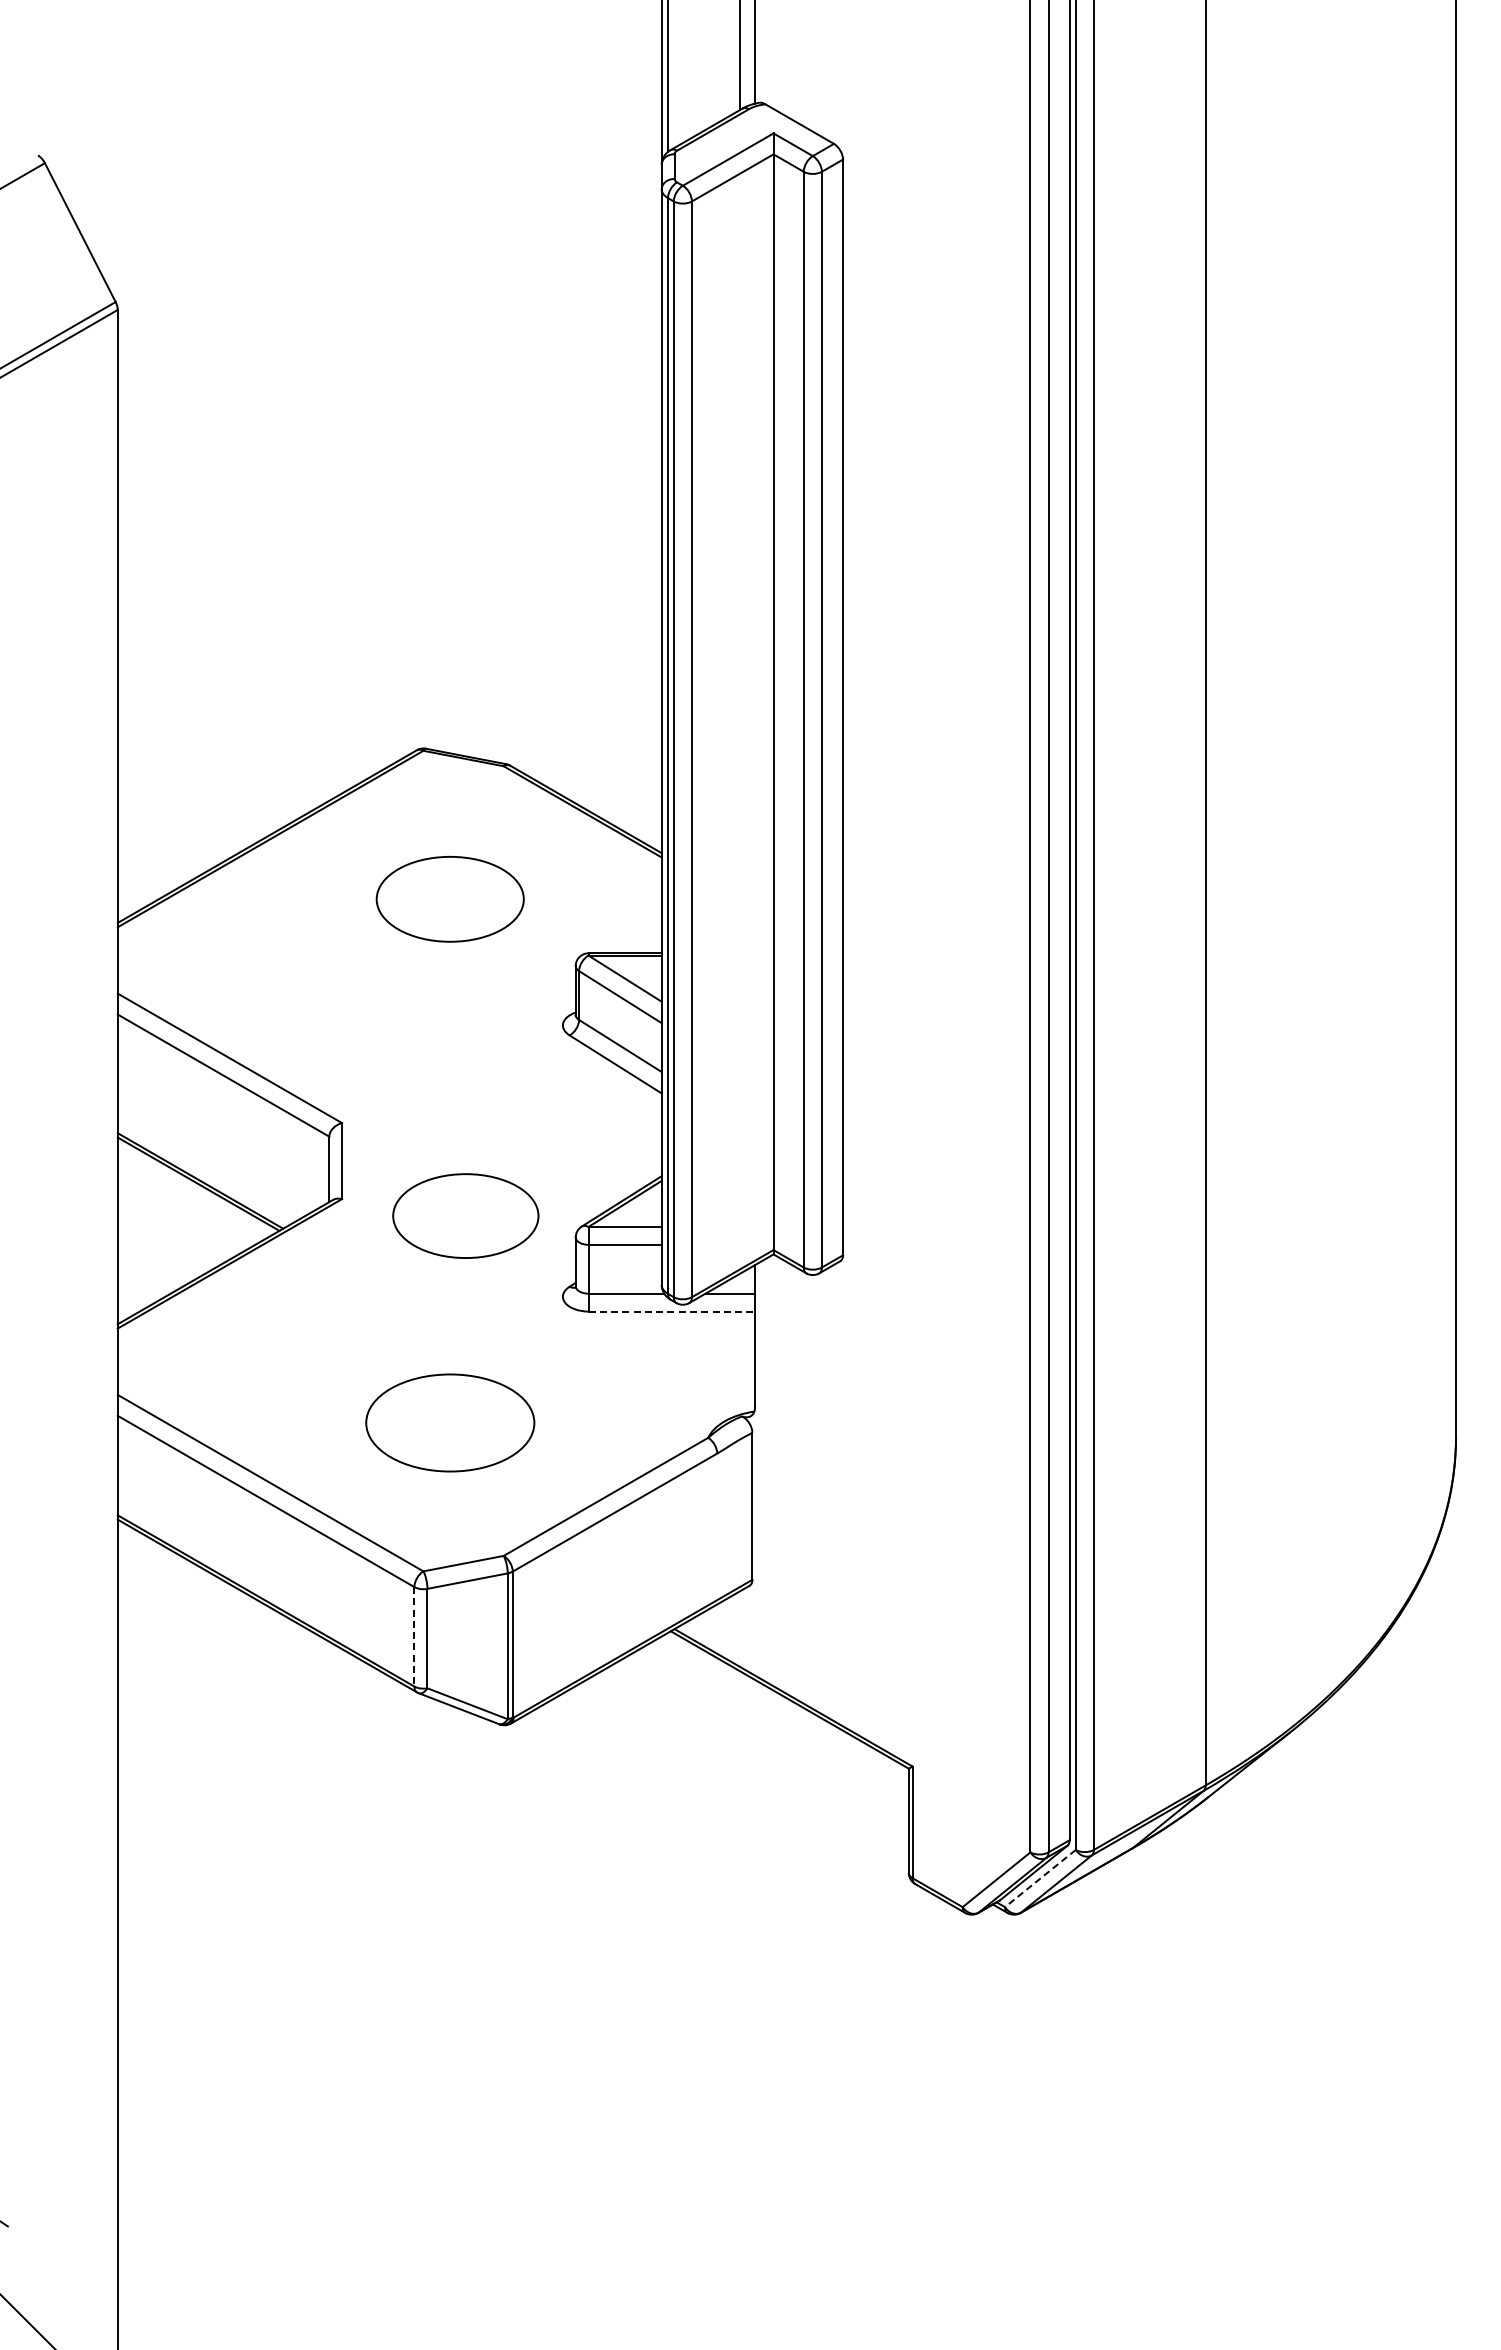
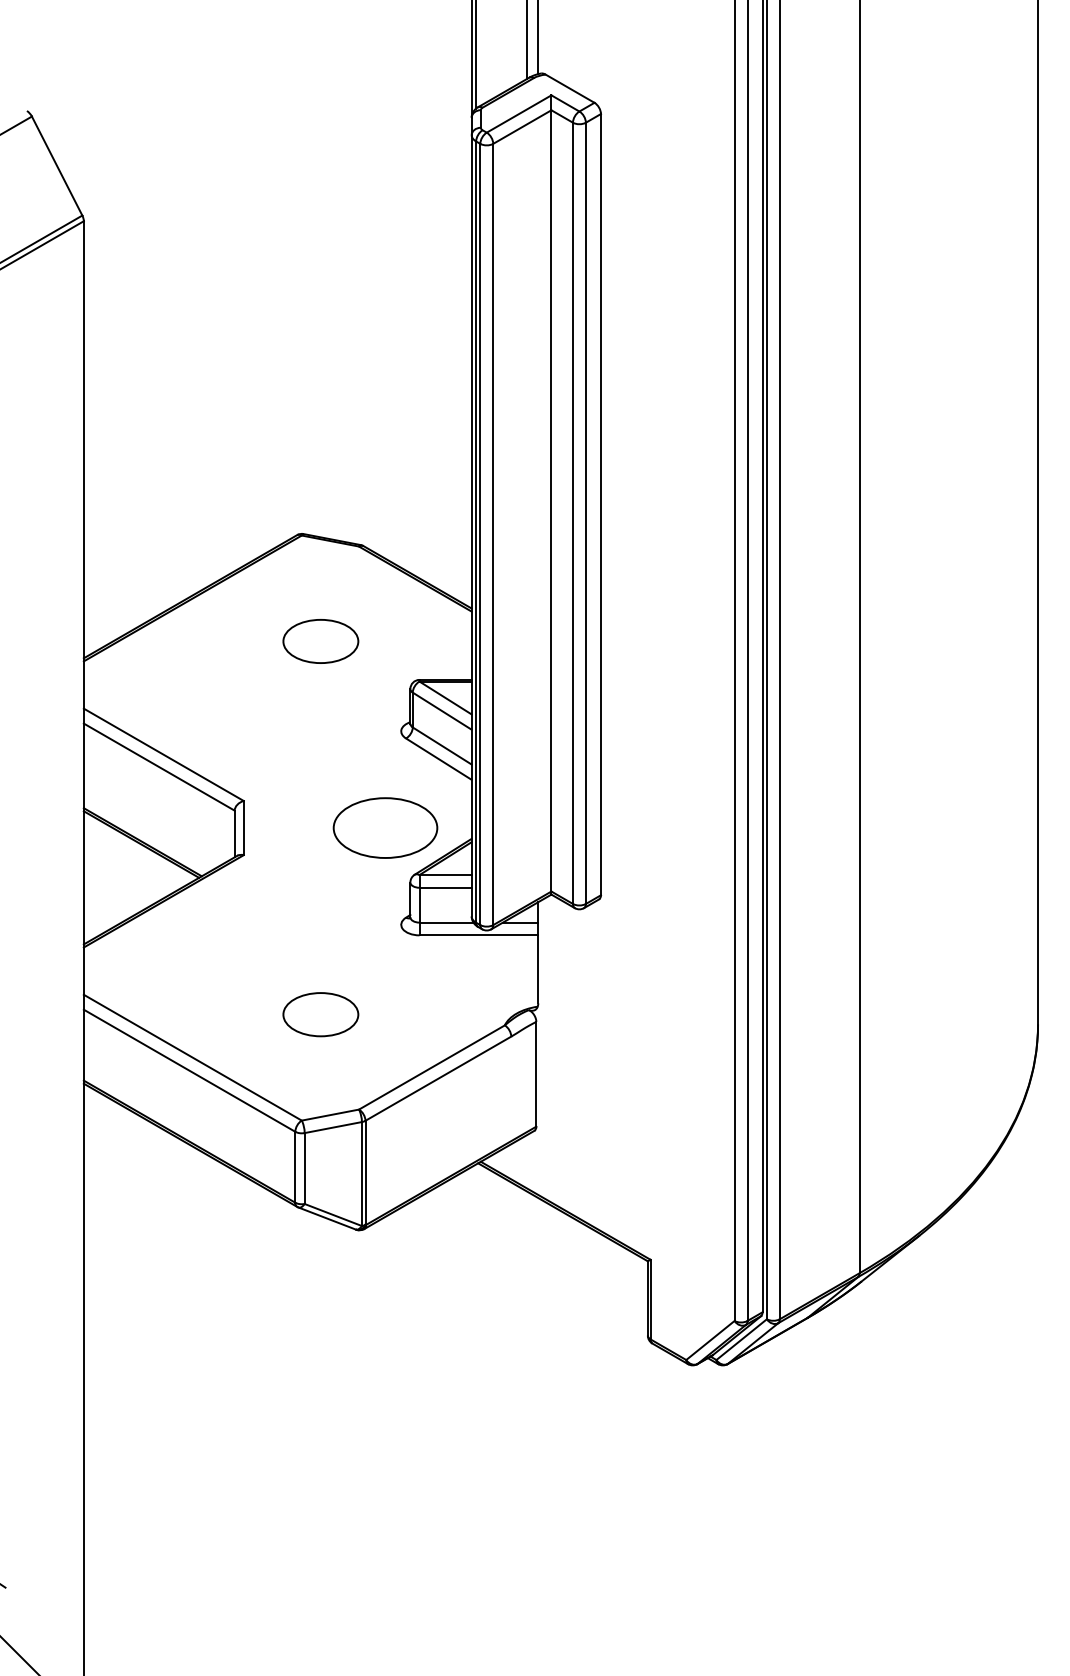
part: (449, 899) -> (320, 641), size x0.71
part: (465, 1215) -> (385, 827), moved
line: (672, 1311) -> (479, 935), dashed -> solid
part: (449, 1422) -> (320, 1014), size x0.62
line: (414, 1636) -> (295, 1167), dashed -> solid
line: (1040, 1878) -> (741, 1339), dashed -> solid

